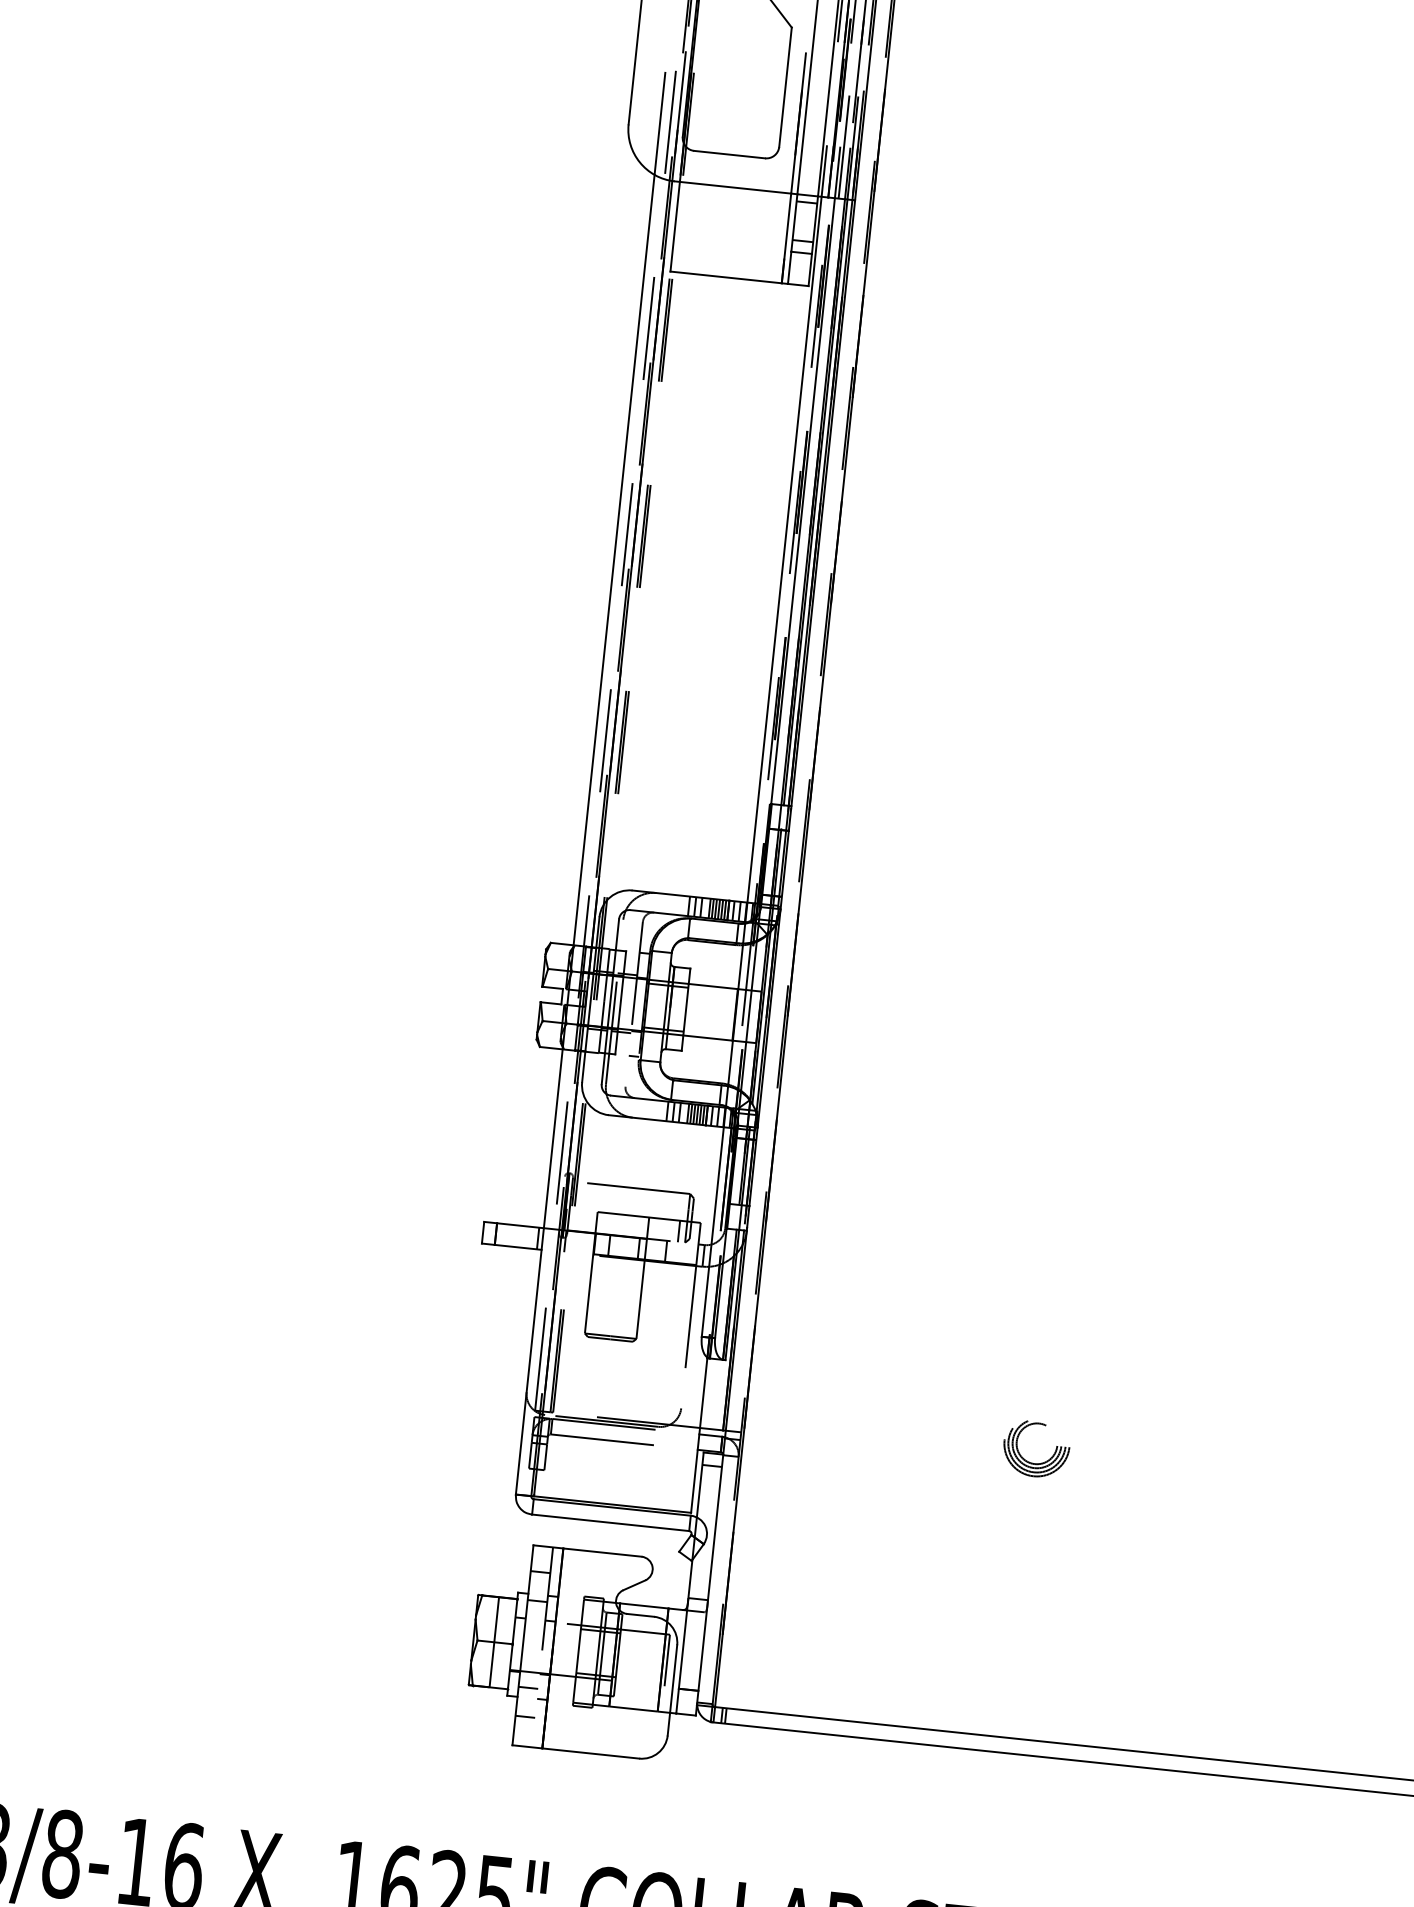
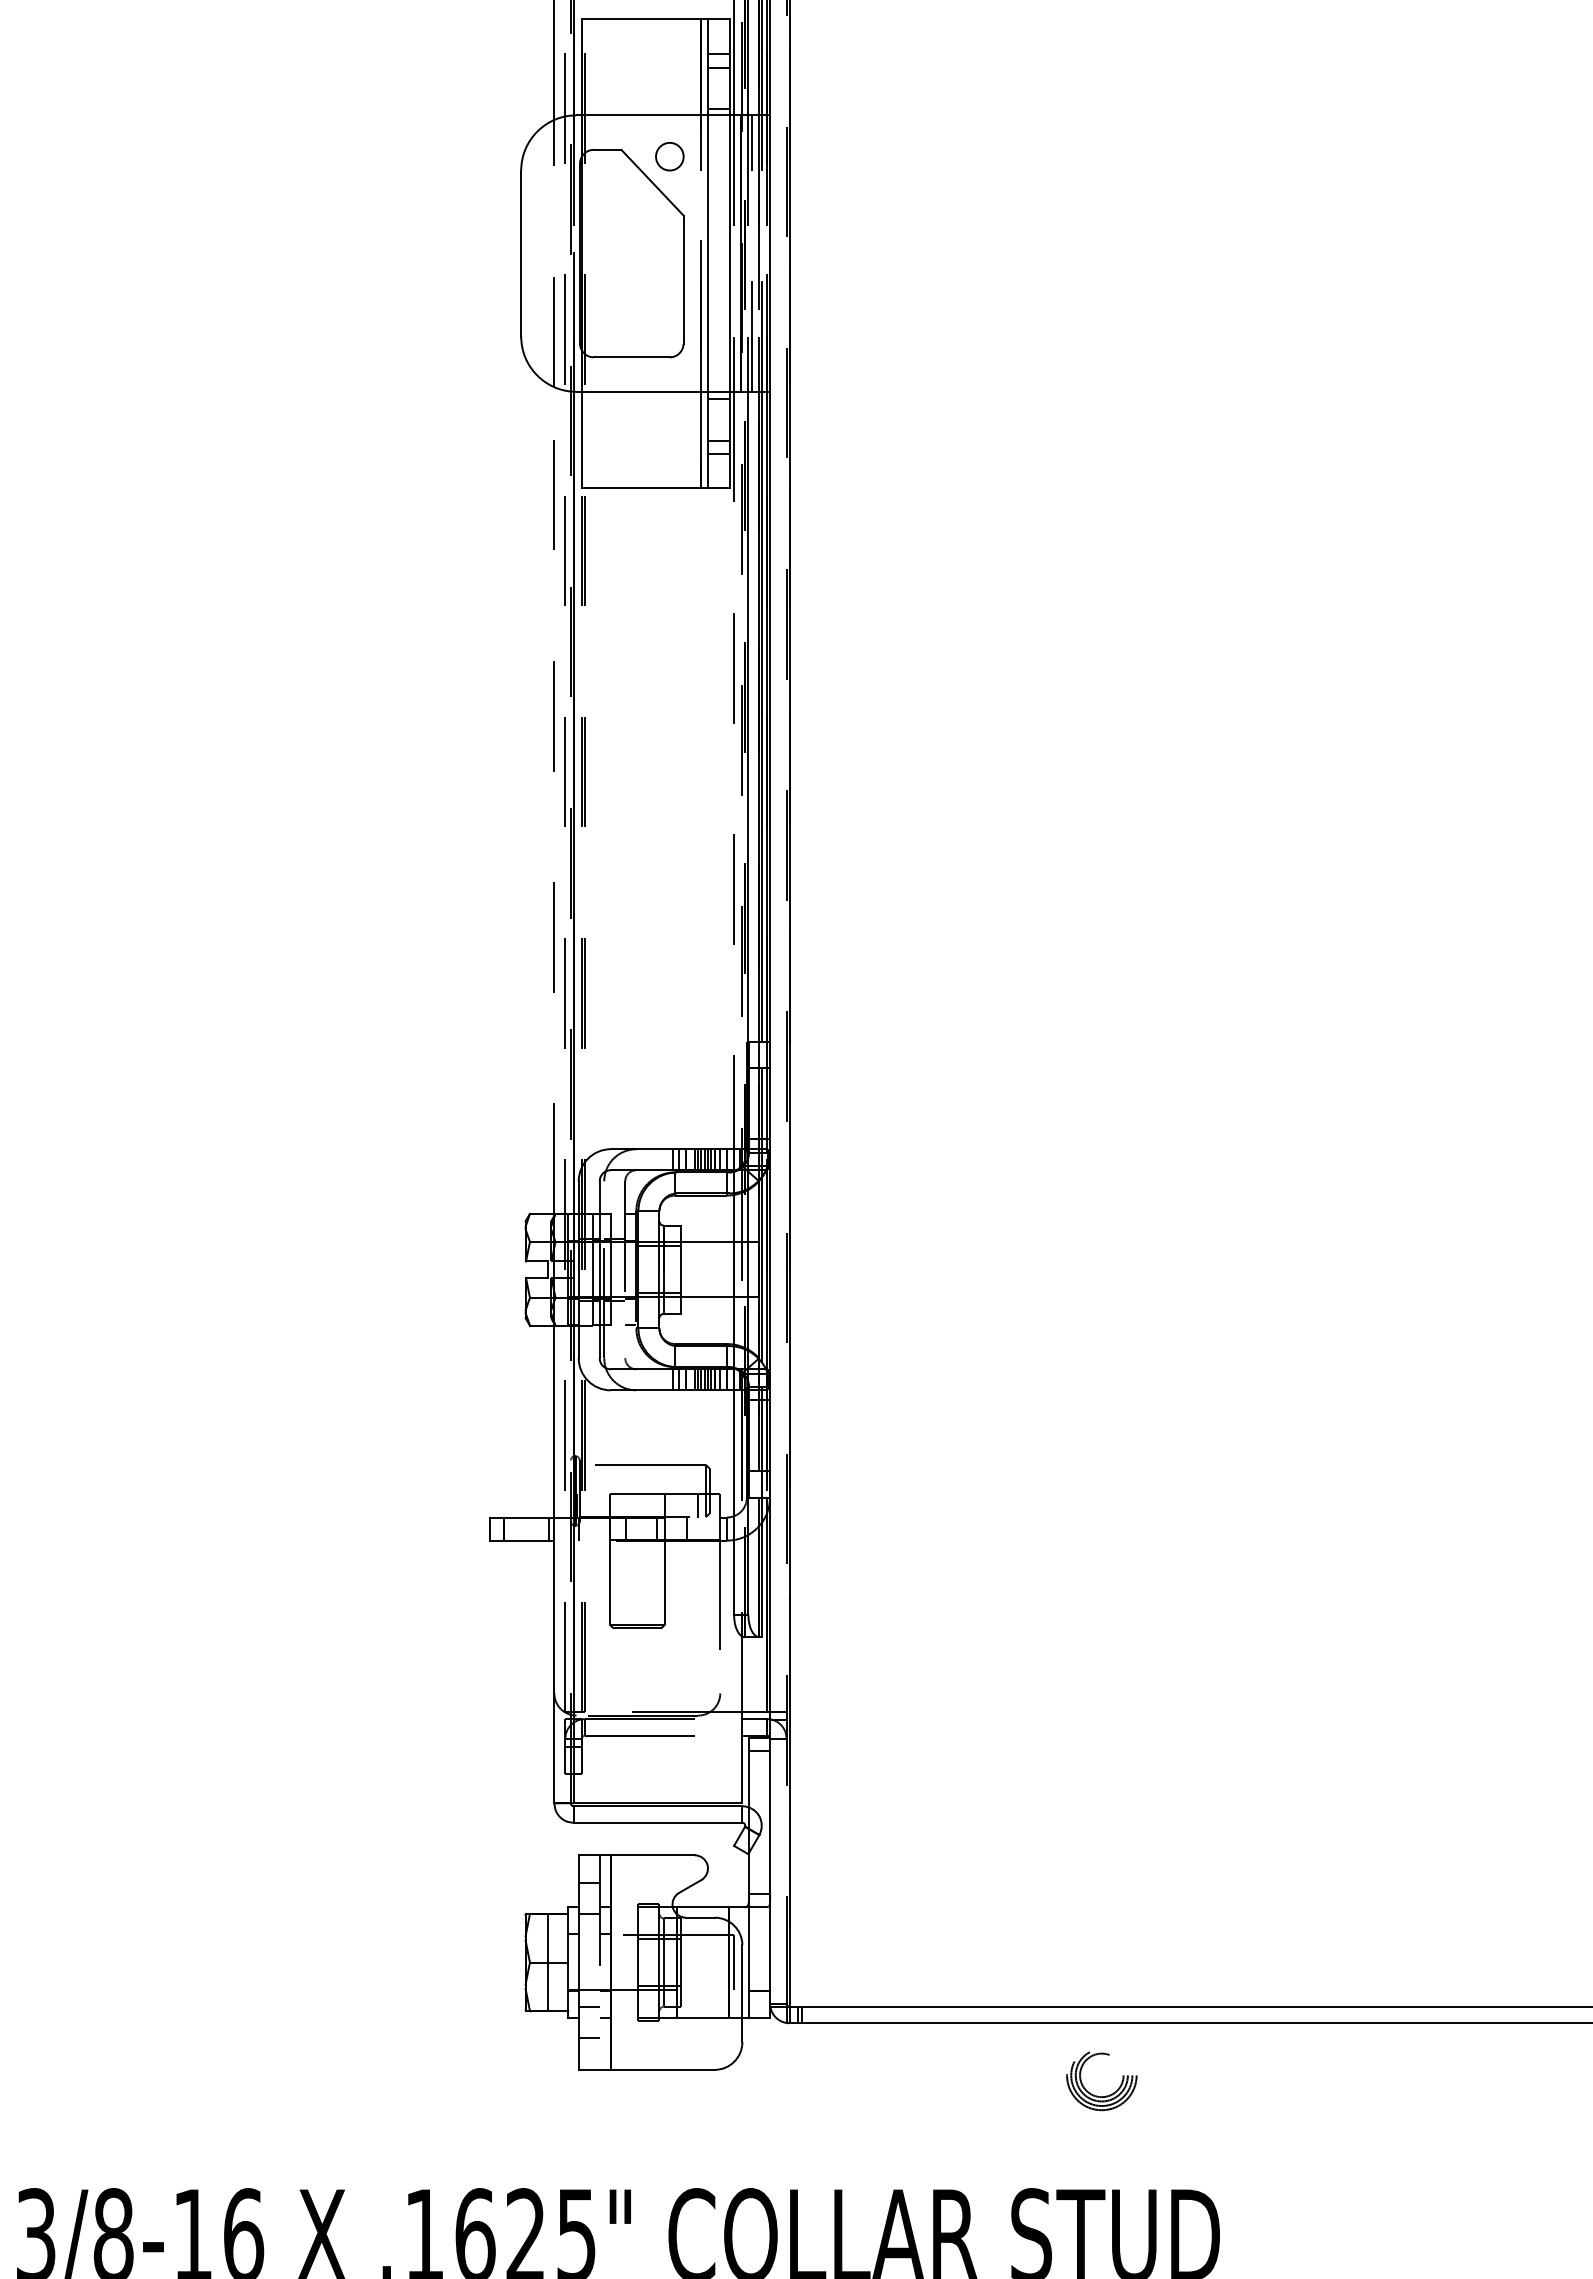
line: (784, 549) -> (734, 770), solid -> dashed
line: (614, 560) -> (554, 800), solid -> dashed
part: (1031, 1462) -> (1097, 2095), moved

